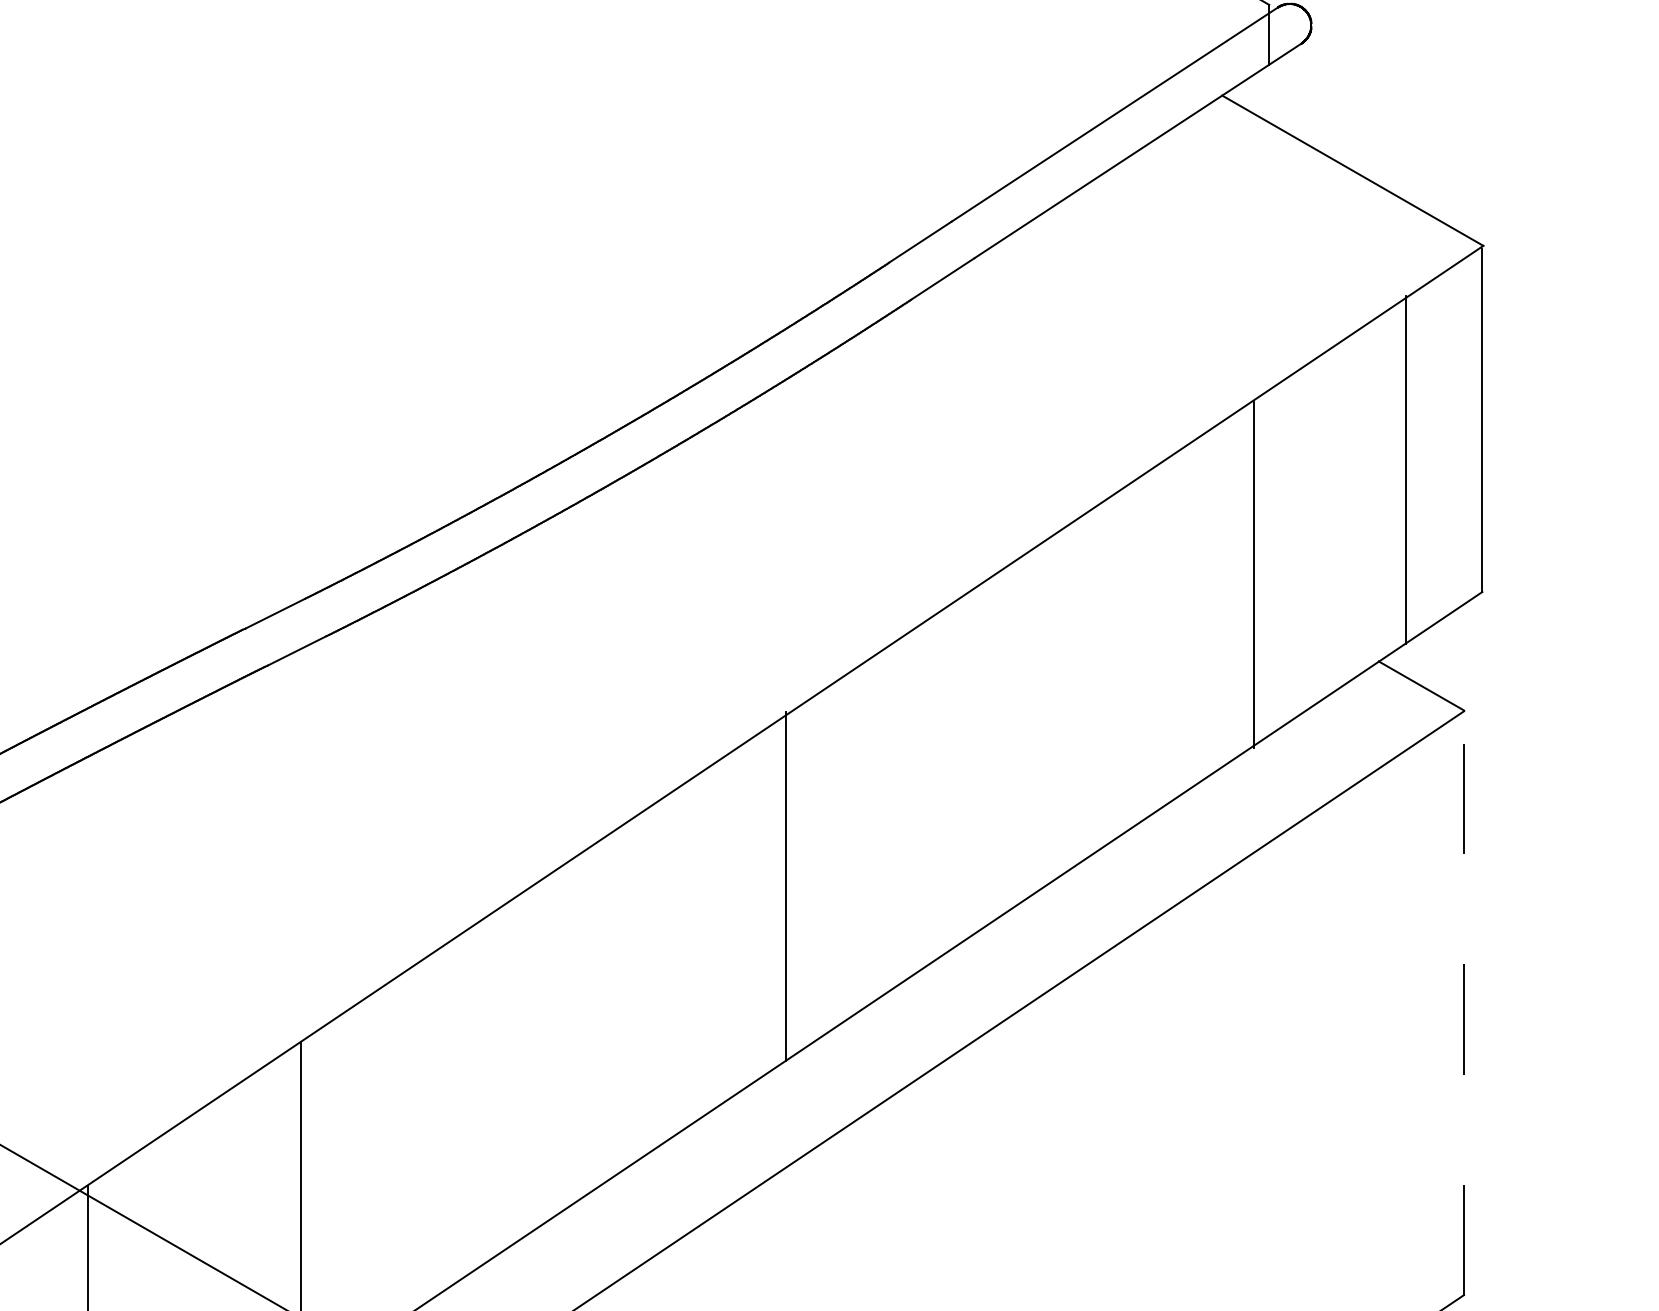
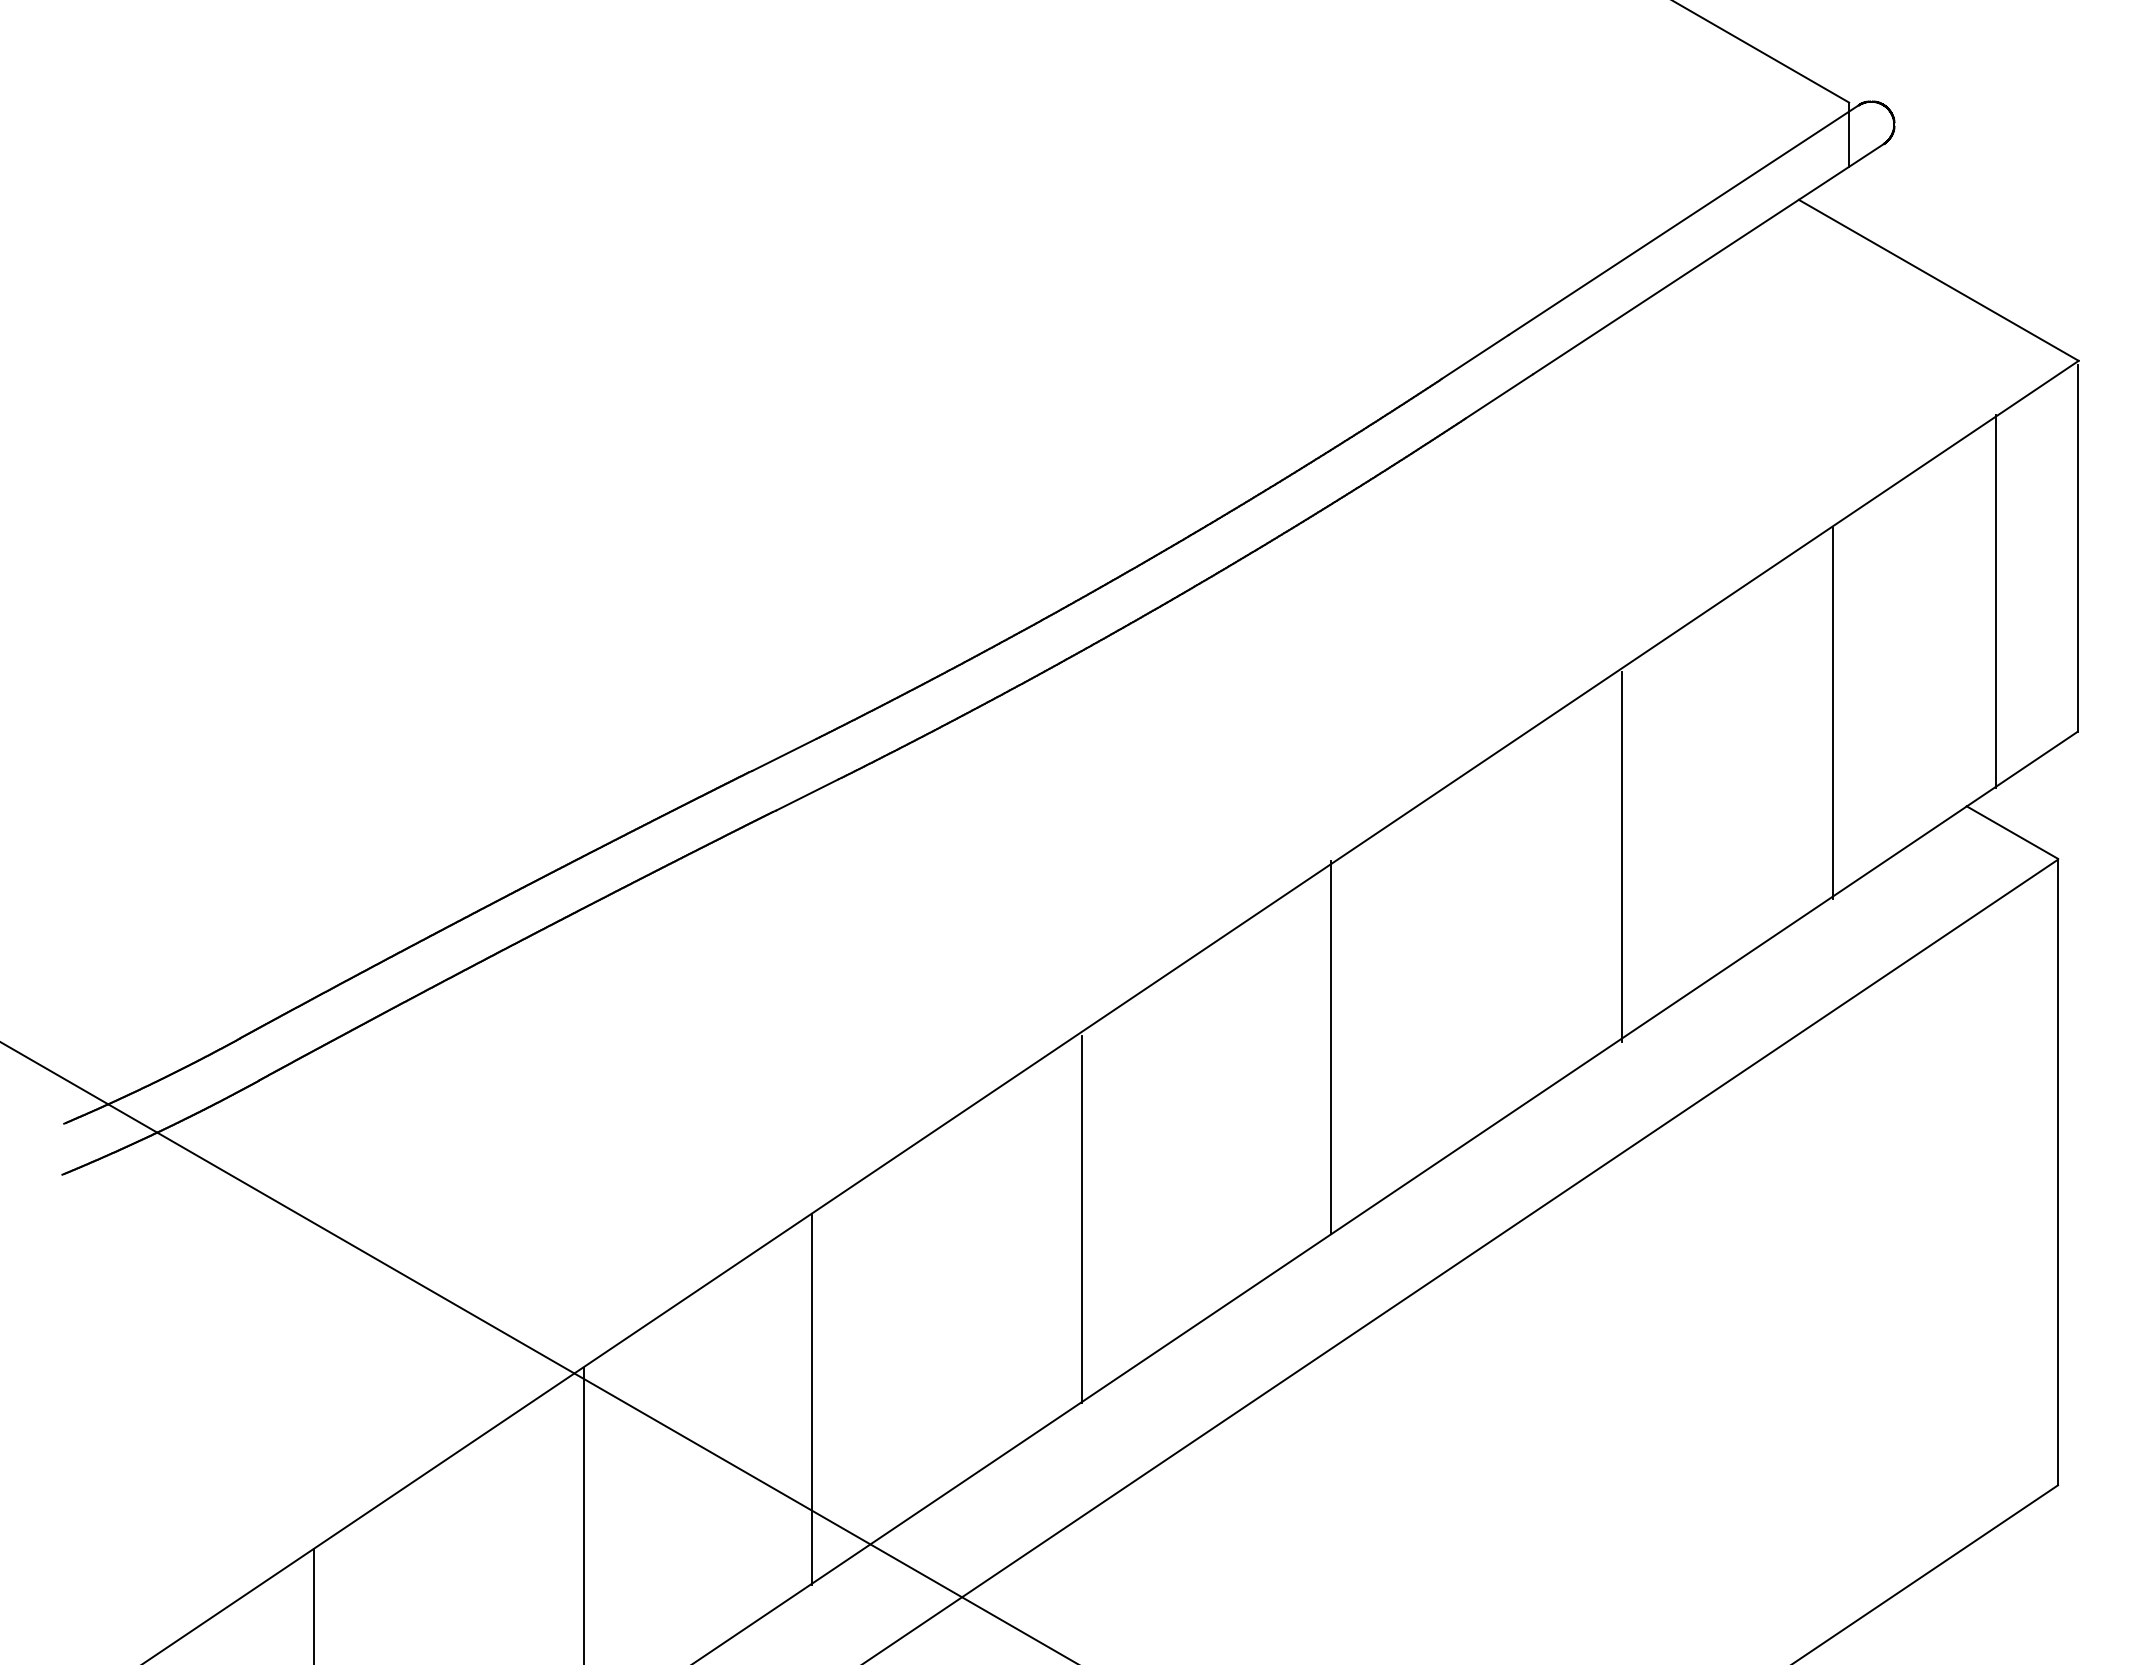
line: (1056, 709) -> (1621, 857), added
line: (1464, 1002) -> (2058, 1171), dashed -> solid
line: (552, 1046) -> (1081, 1218), added

